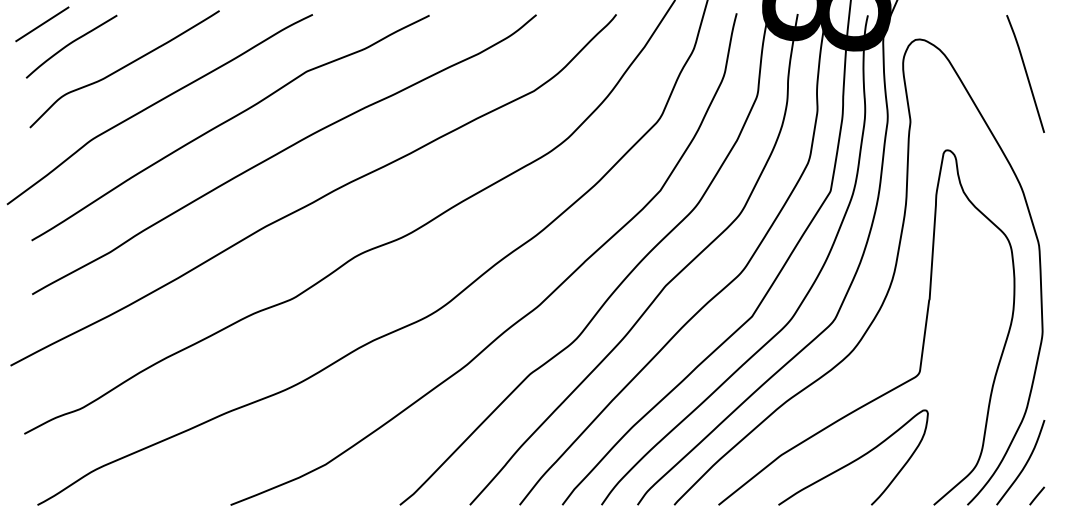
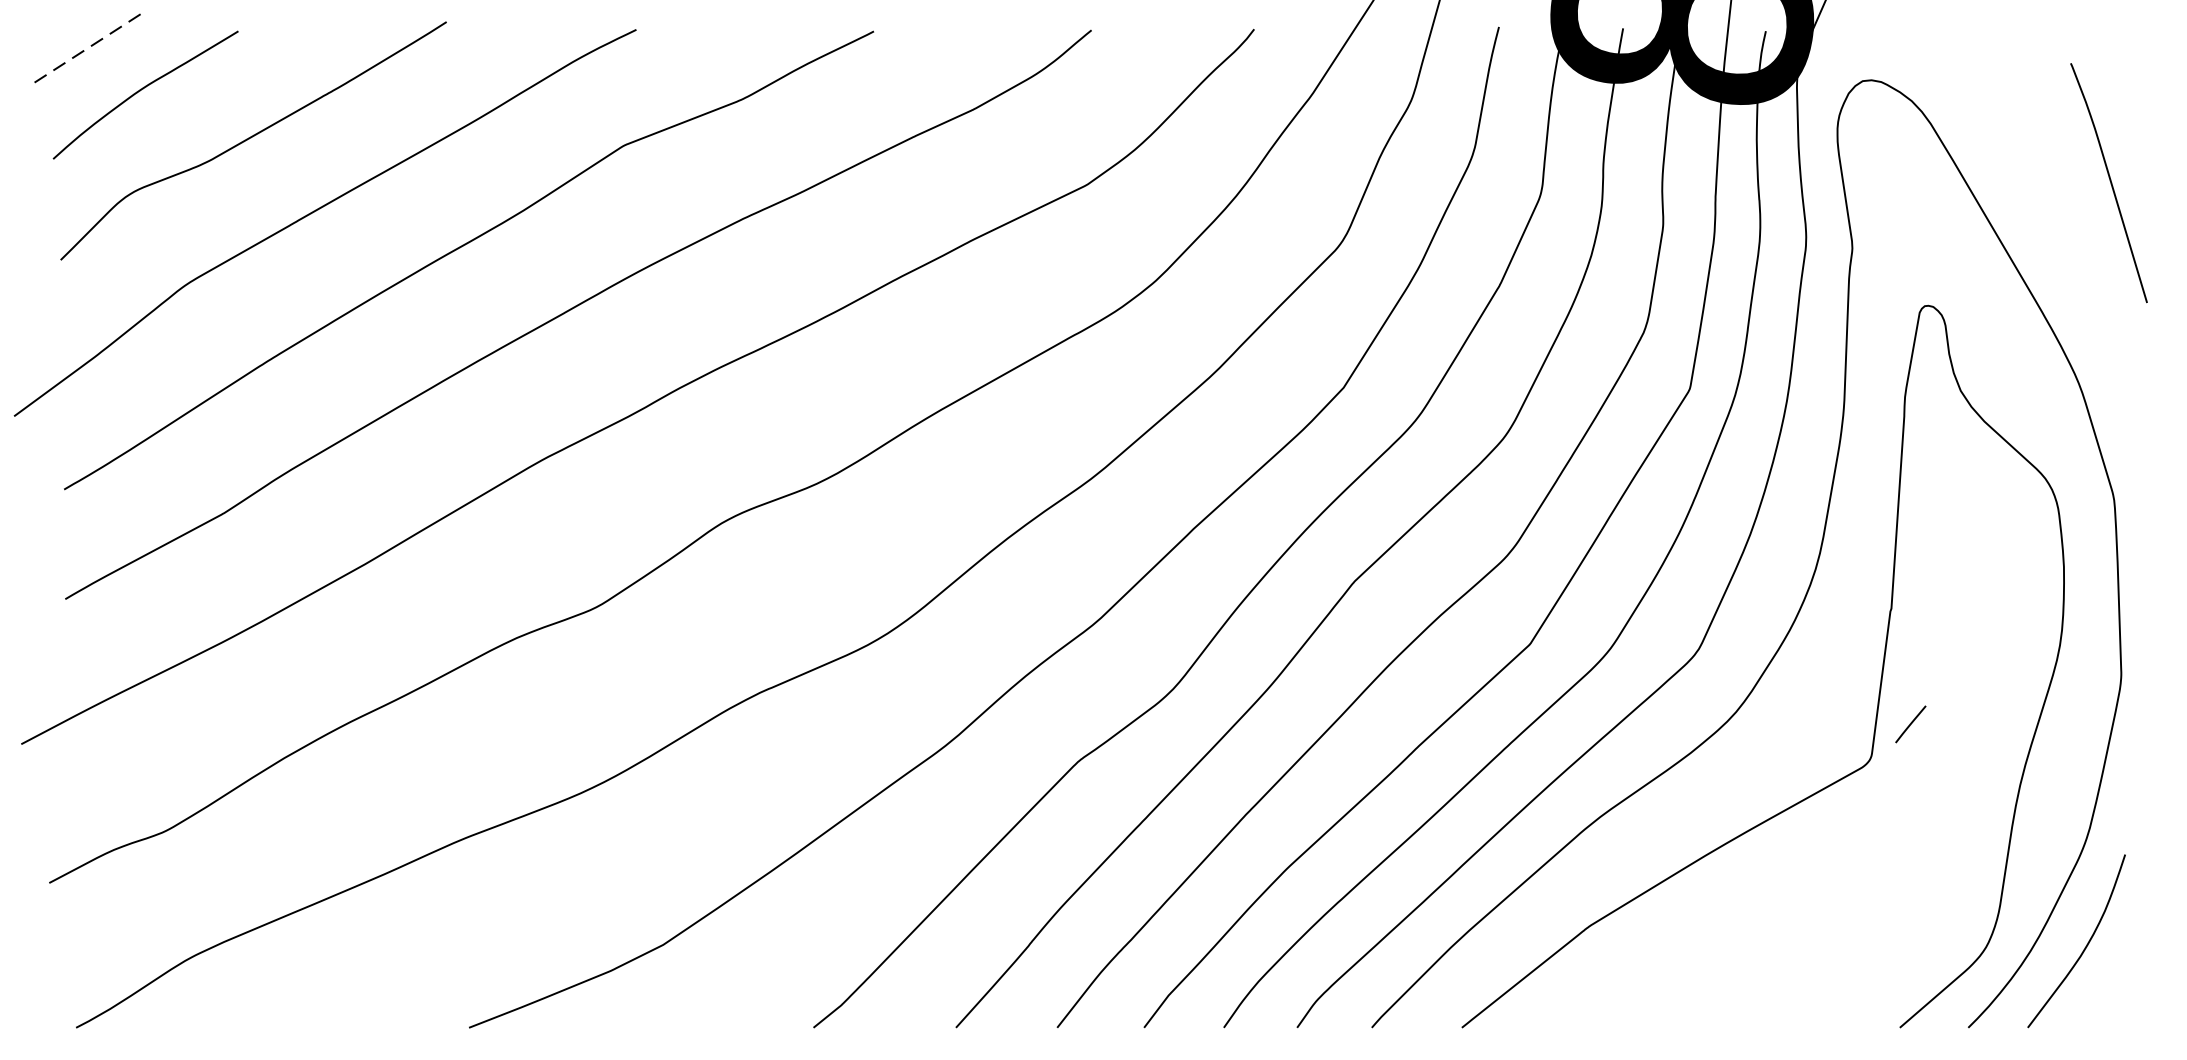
line: (42, 24) -> (86, 49), solid -> dashed
curve: (1025, 73) -> (2108, 182), moved
curve: (854, 459) -> (1738, 934), removed
line: (1037, 495) -> (1911, 723), moved

